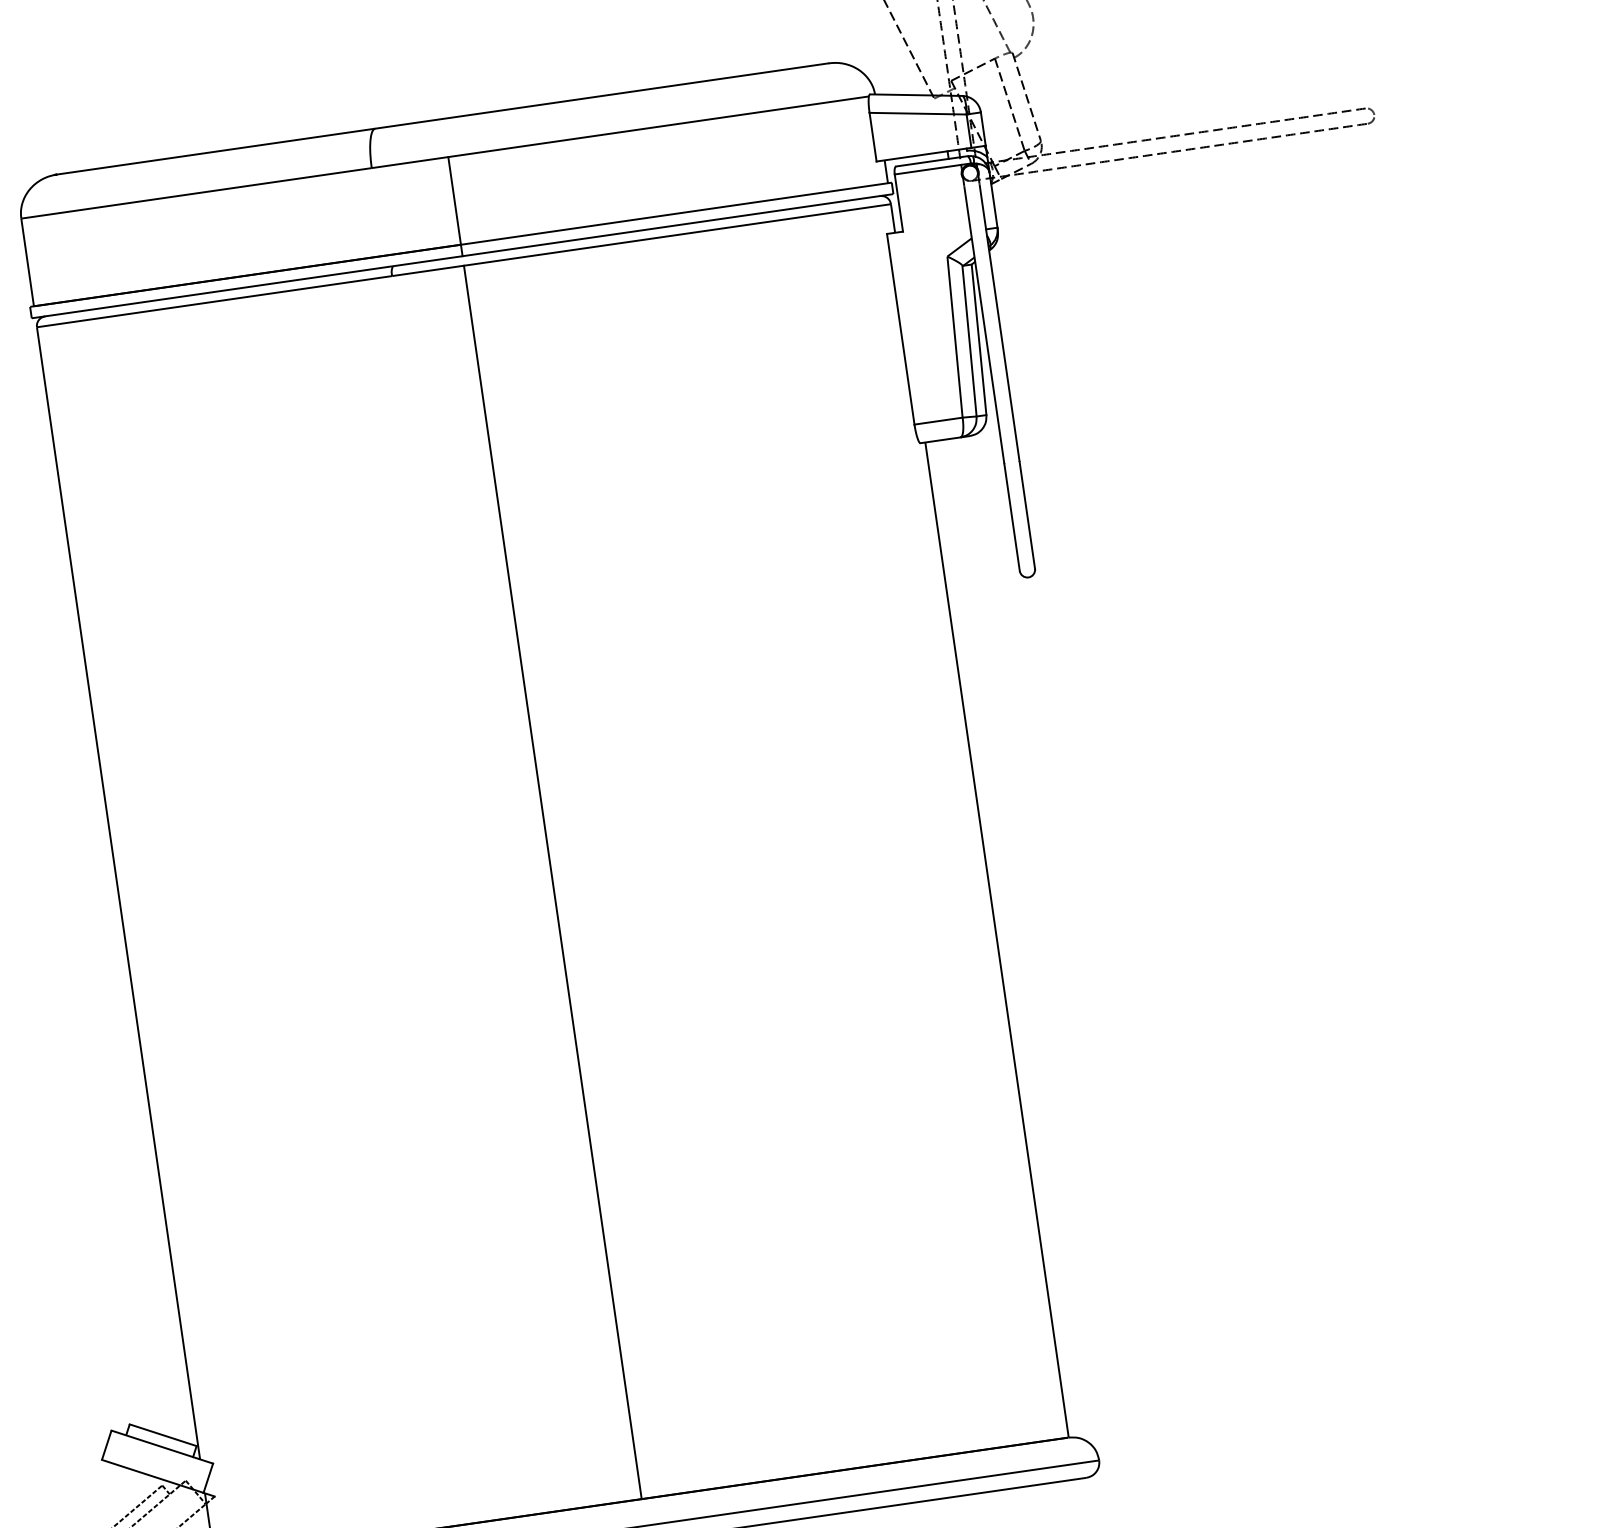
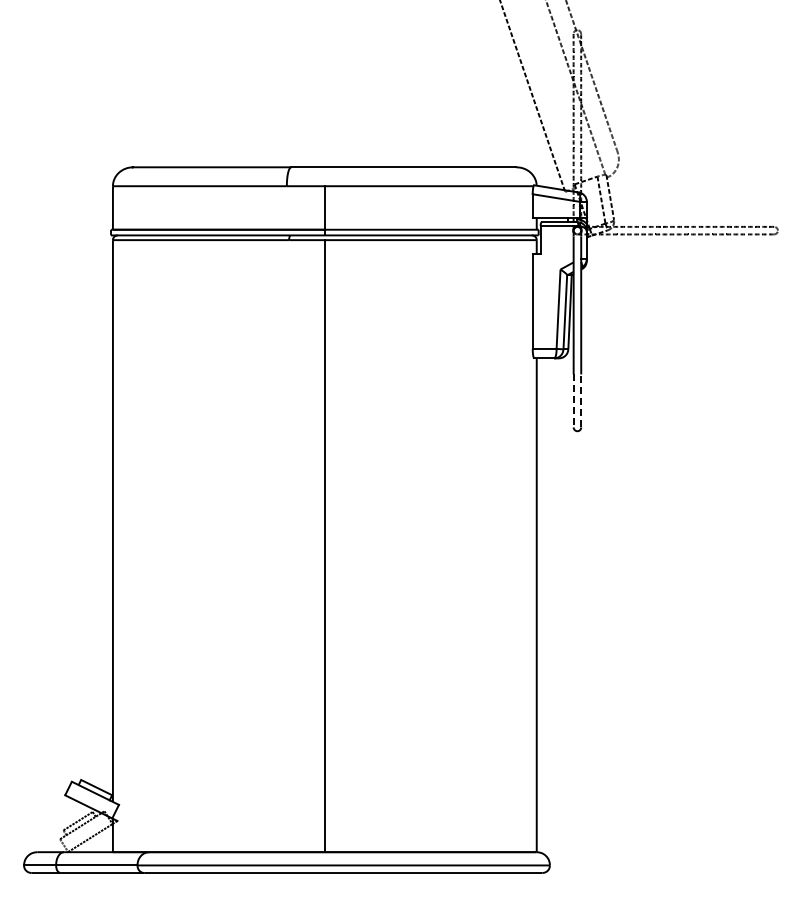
line: (1027, 514) -> (581, 400), solid -> dashed
line: (1011, 518) -> (573, 401), solid -> dashed

